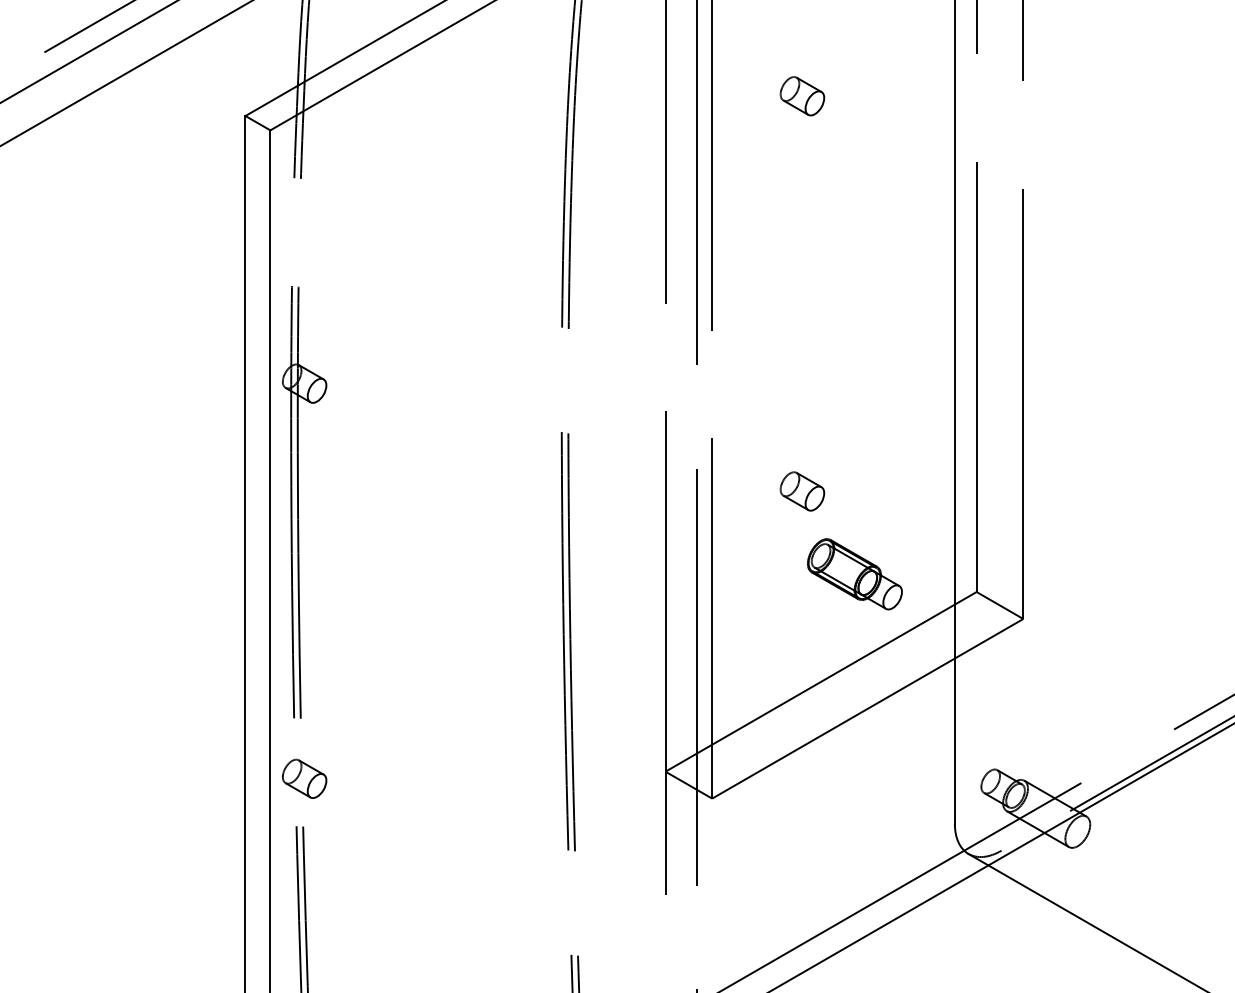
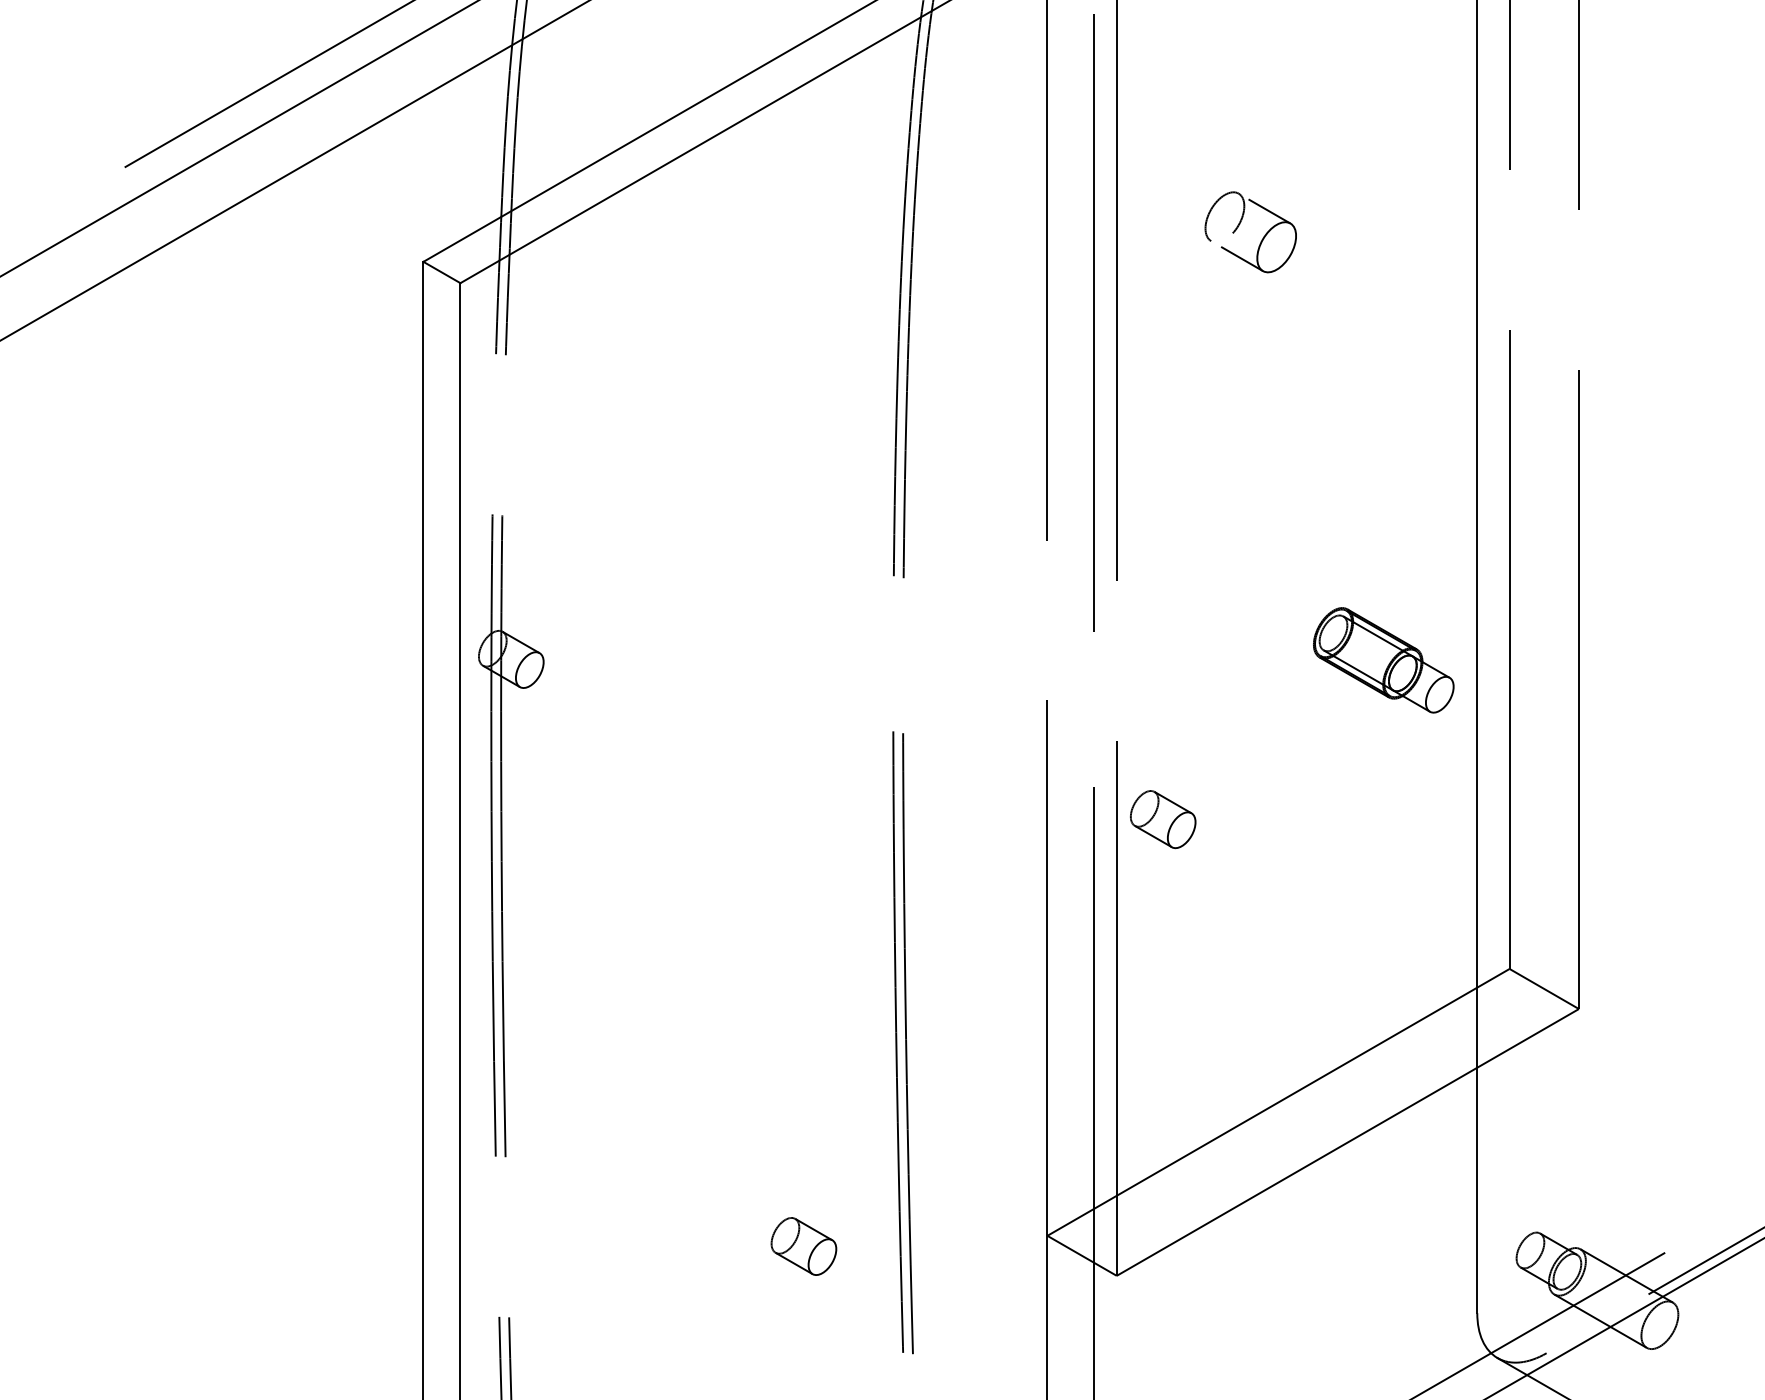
part: (802, 96) -> (1250, 232), size x1.4
part: (802, 491) -> (1163, 819), moved
part: (854, 574) -> (1383, 660), moved
part: (304, 778) -> (803, 1245), moved

